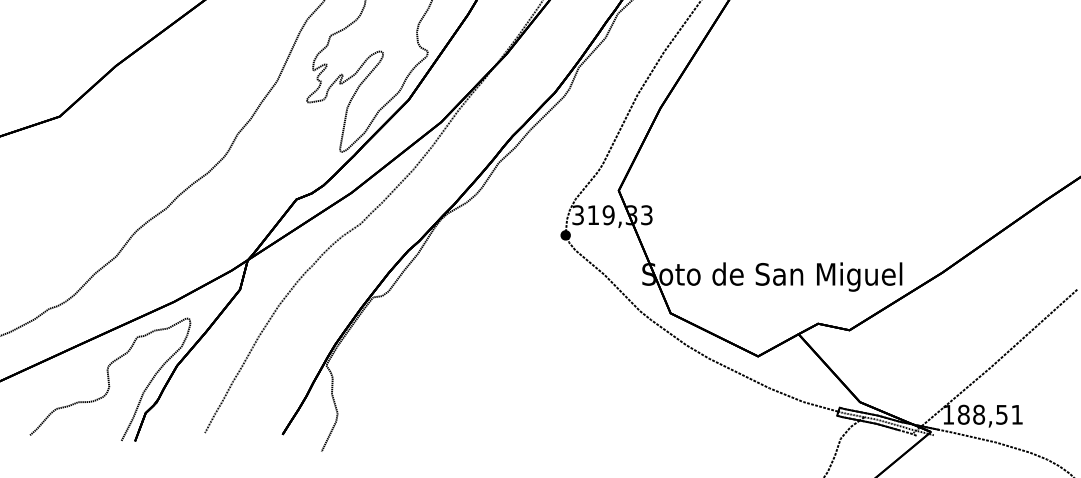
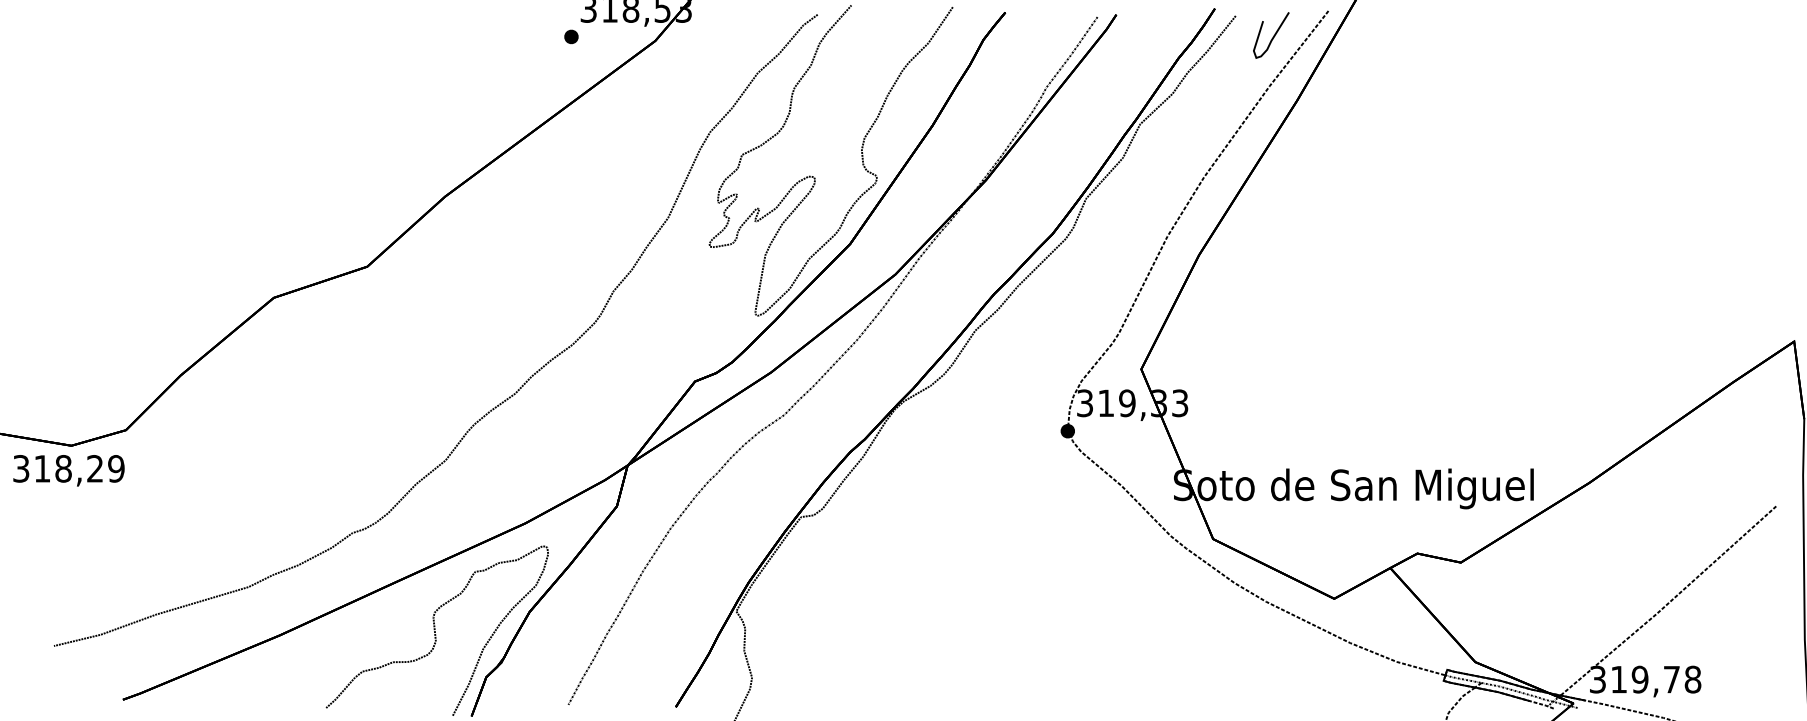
text: (982, 414) -> (1645, 679), 188,51 -> 319,78

